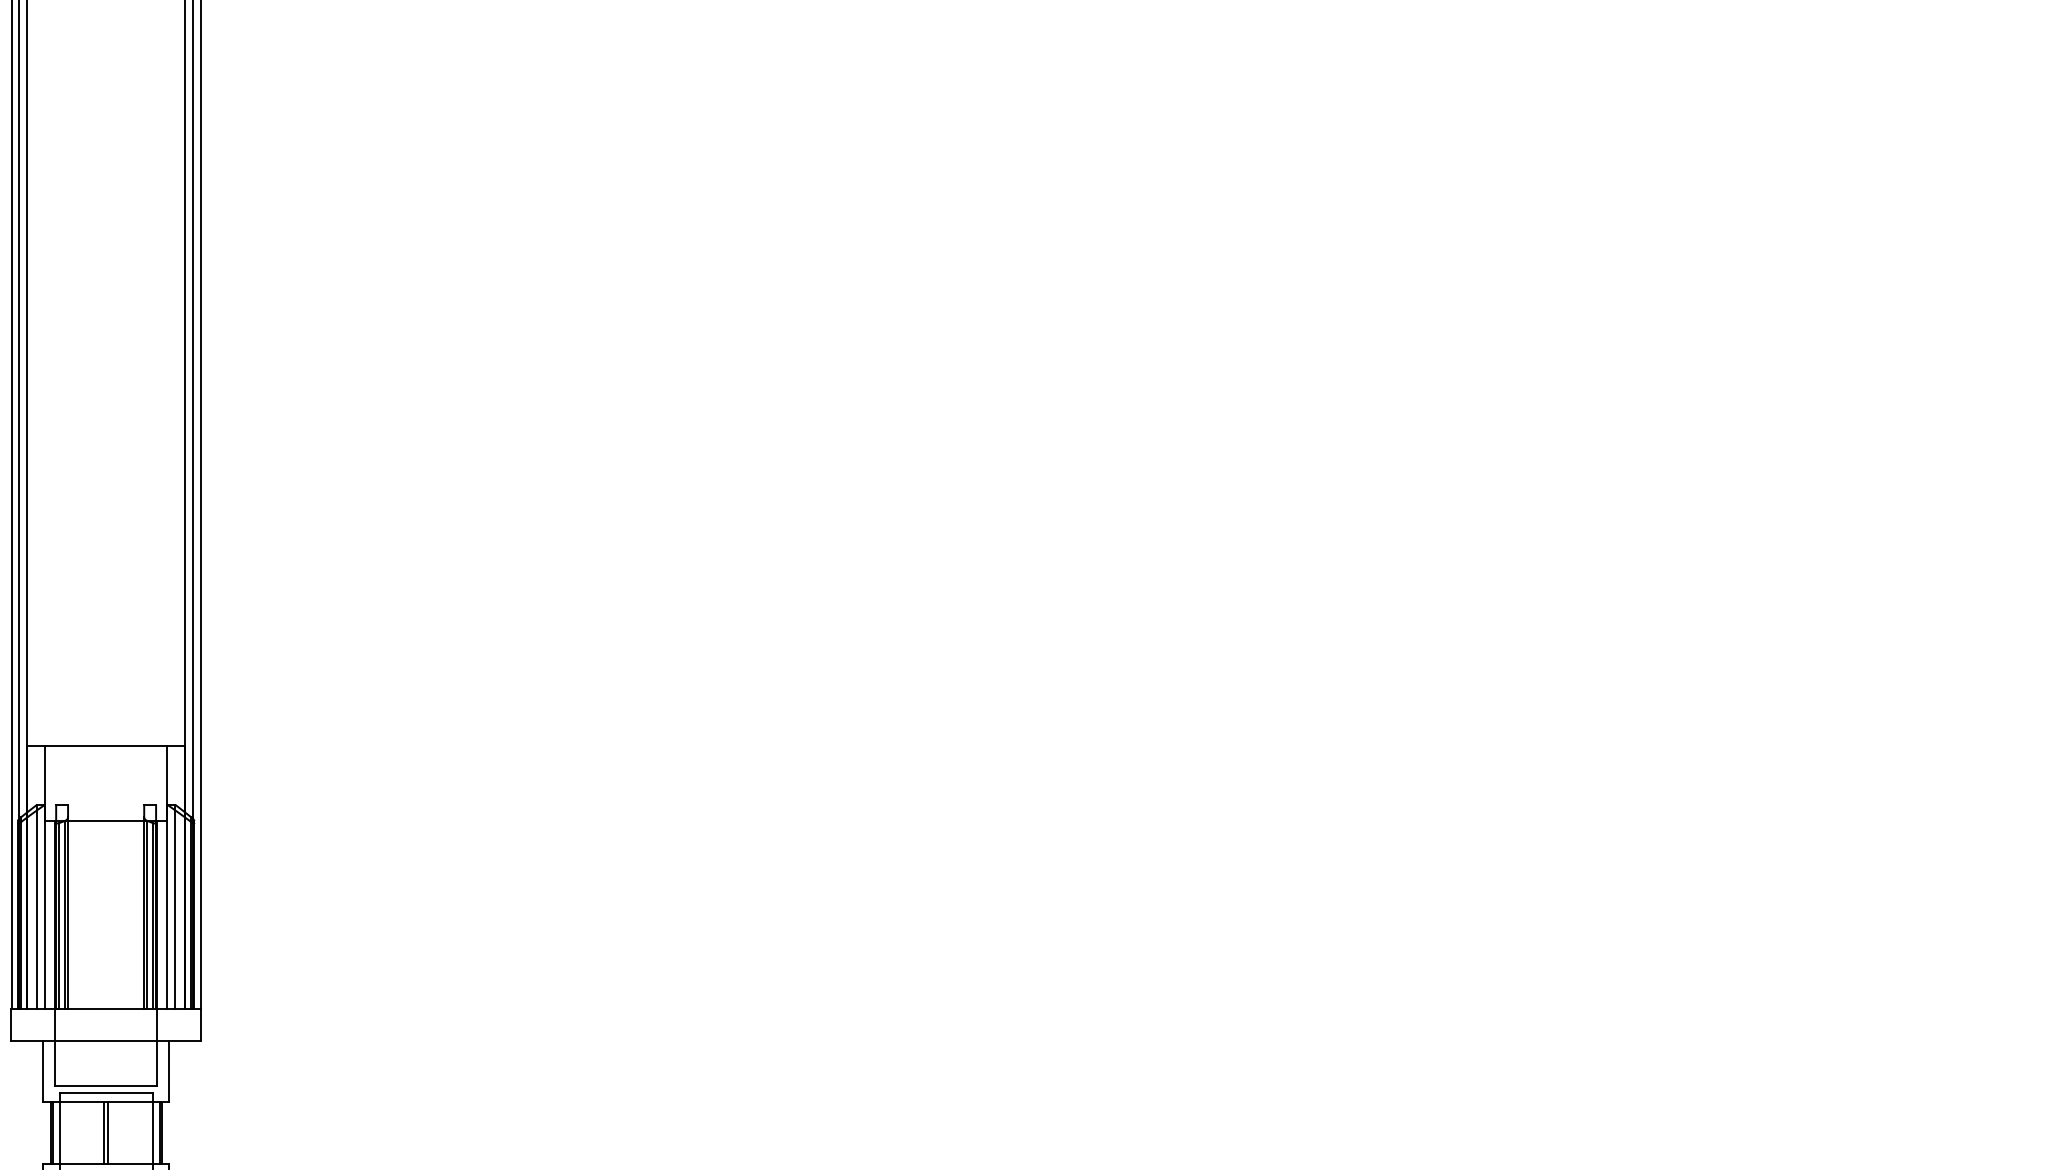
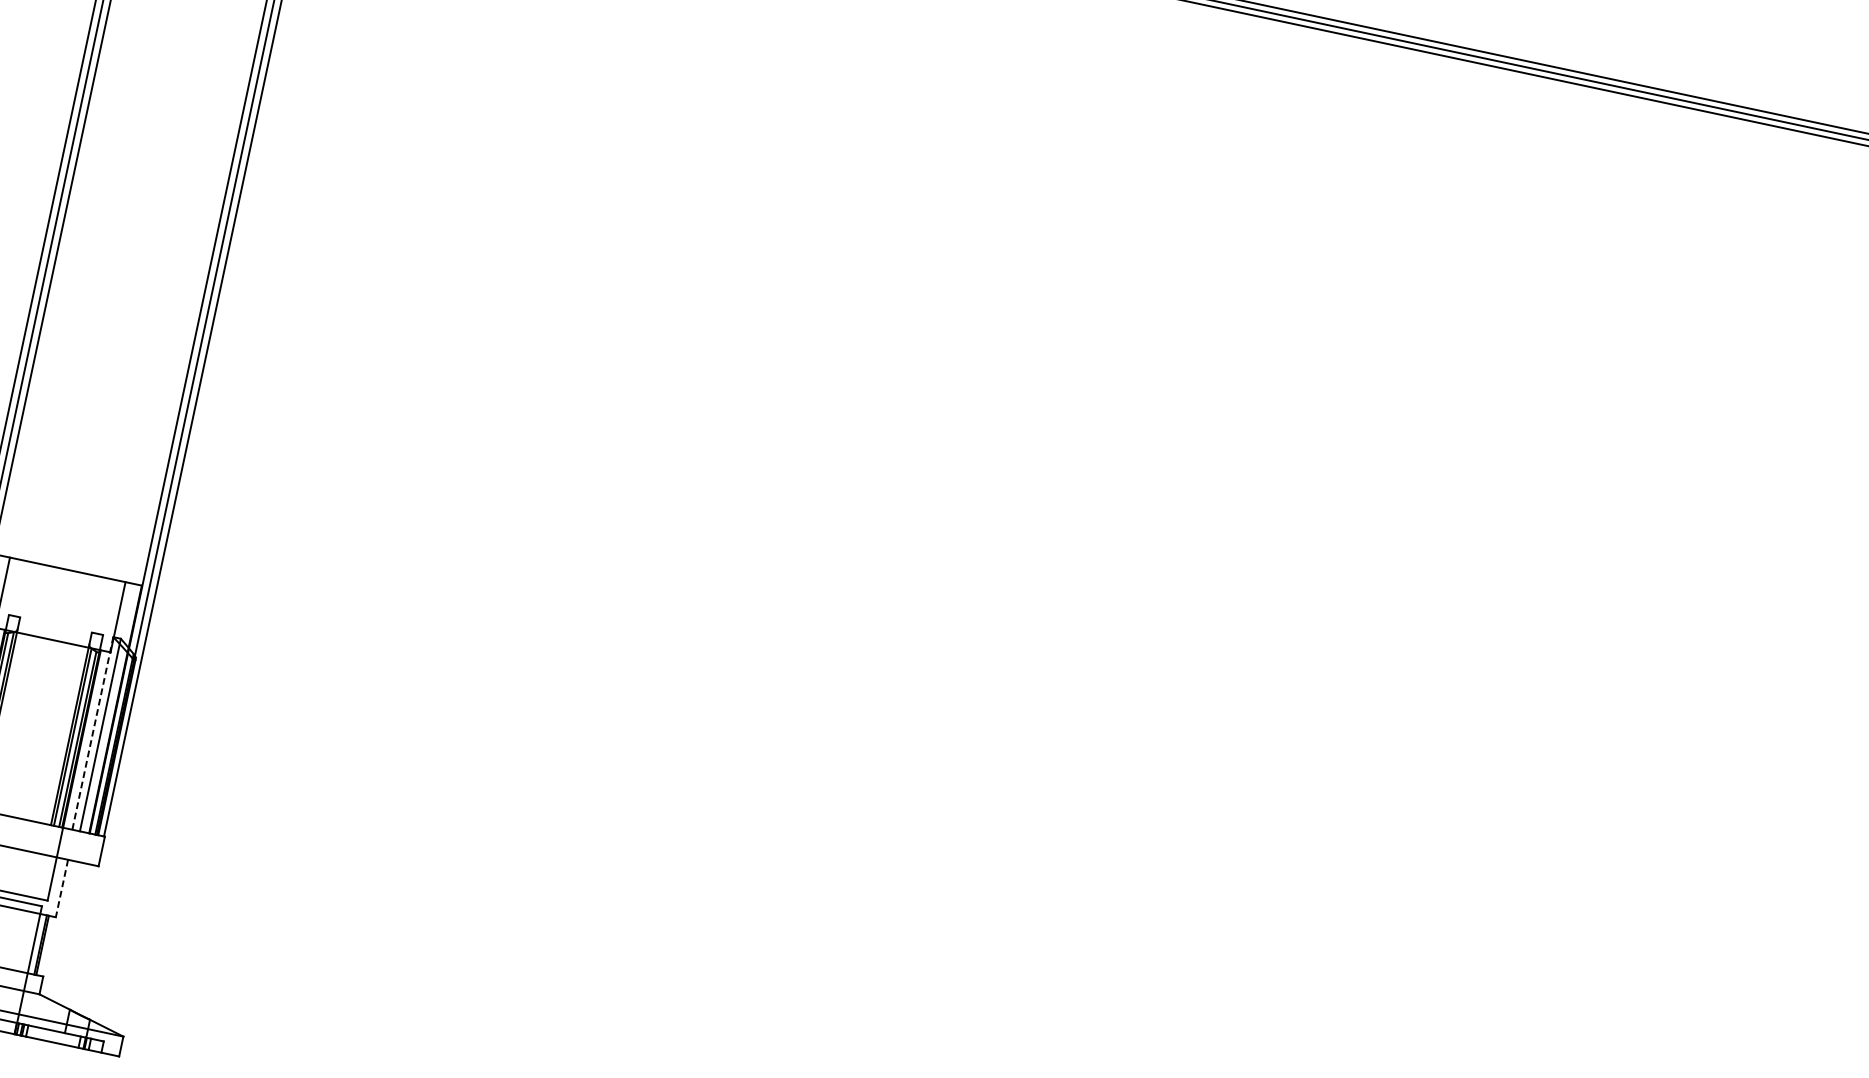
line: (166, 906) -> (92, 733), solid -> dashed
line: (169, 1071) -> (62, 889), solid -> dashed

